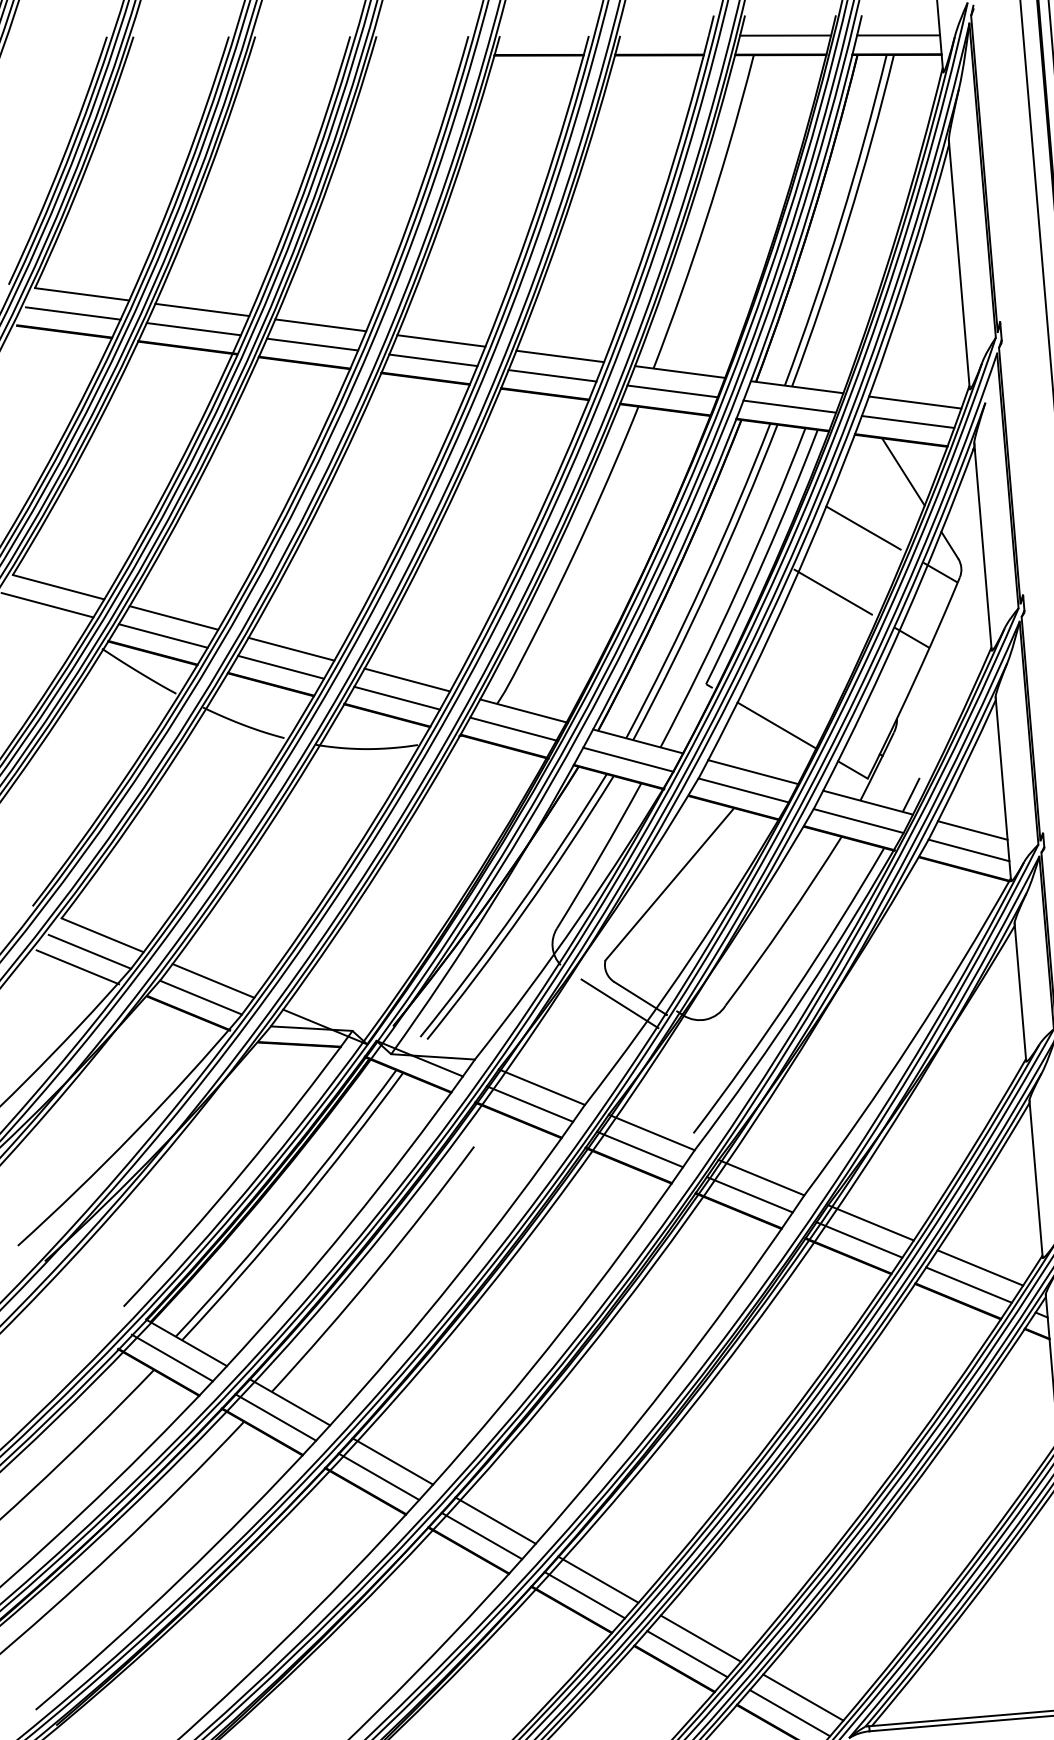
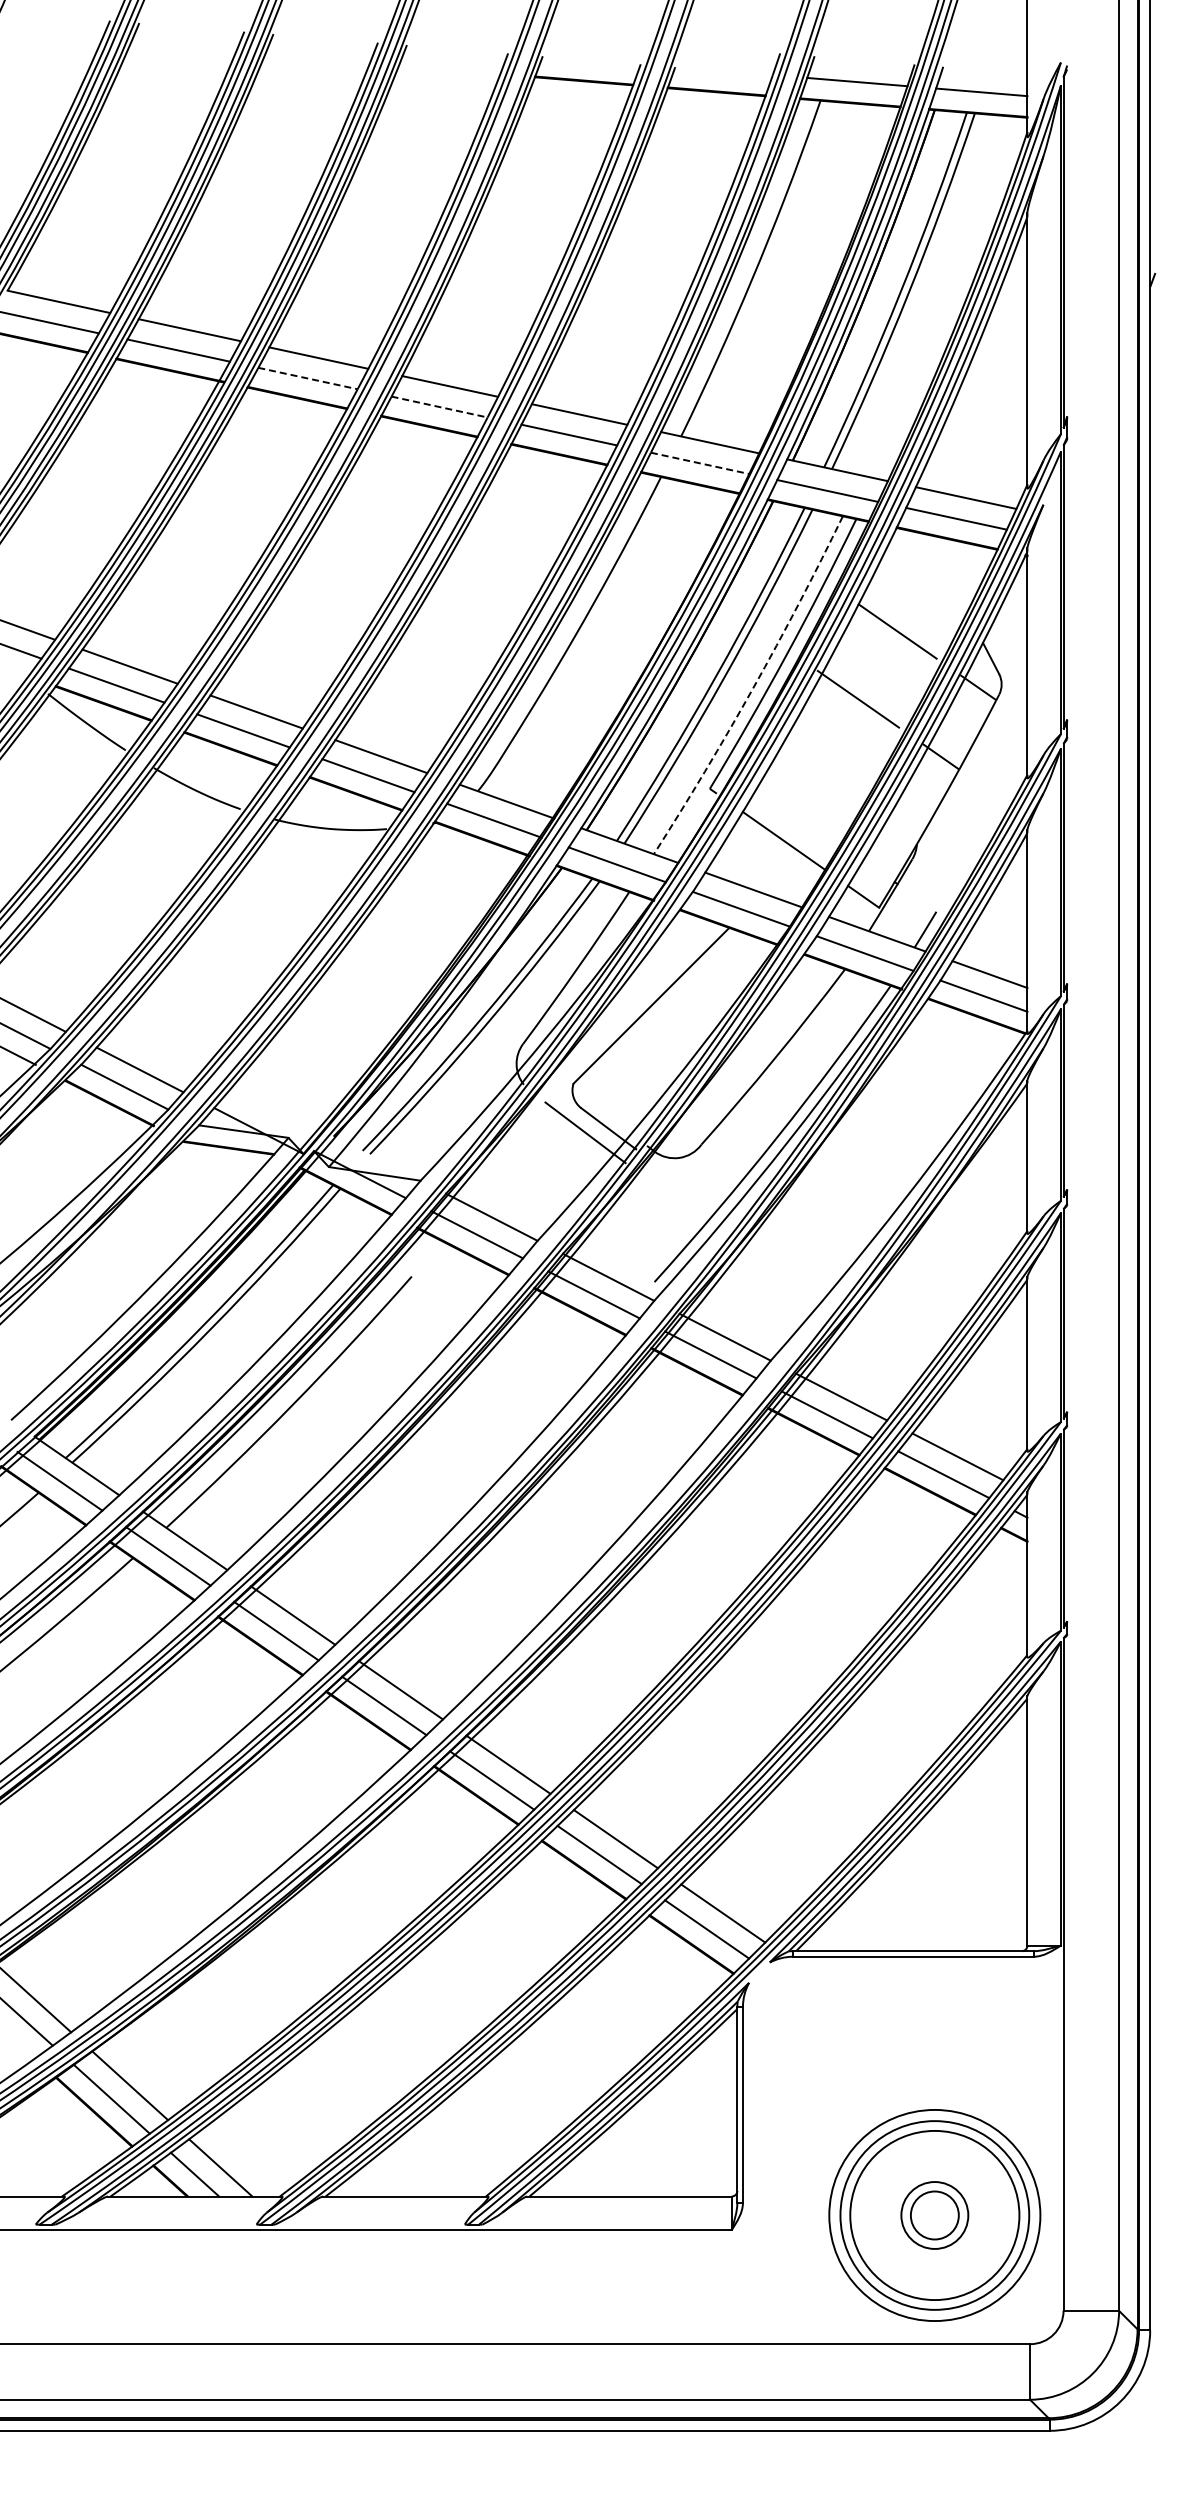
line: (312, 344) -> (307, 378), solid -> dashed
line: (434, 360) -> (440, 407), solid -> dashed
line: (672, 391) -> (700, 463), solid -> dashed
line: (903, 472) -> (946, 573), removed
arc: (737, 590) -> (753, 688), solid -> dashed

